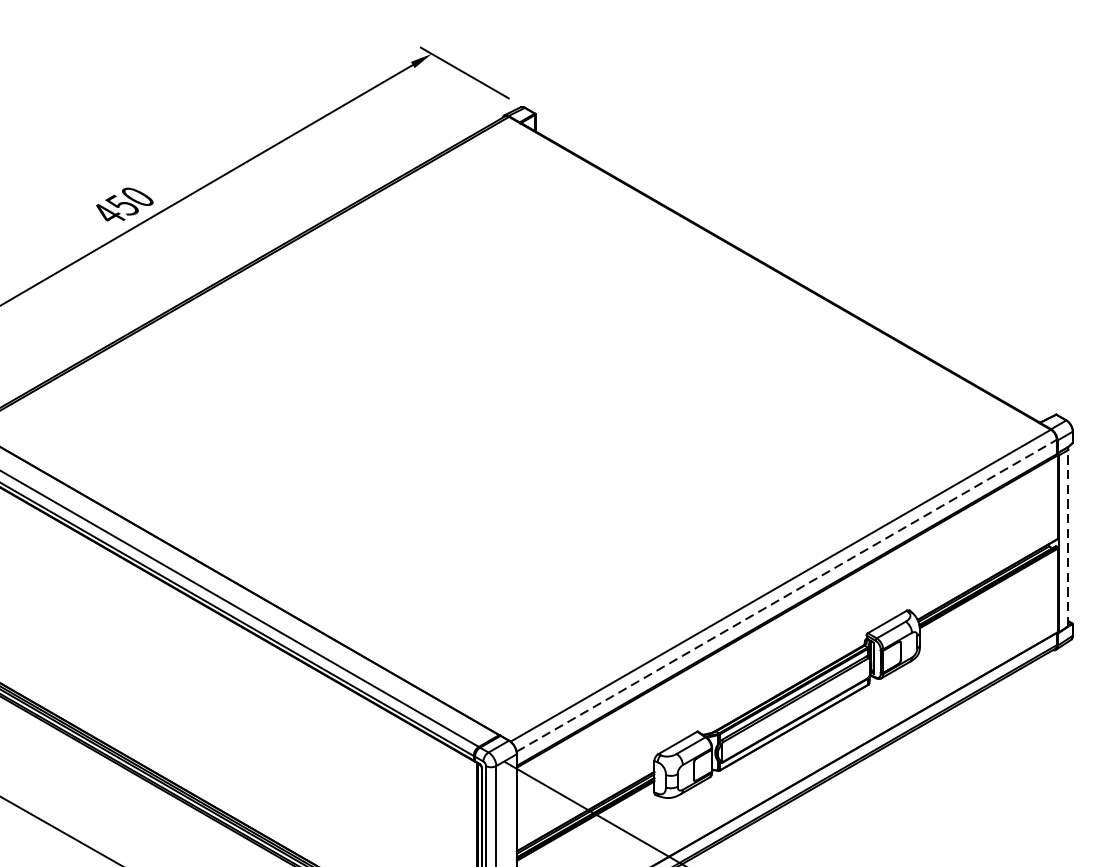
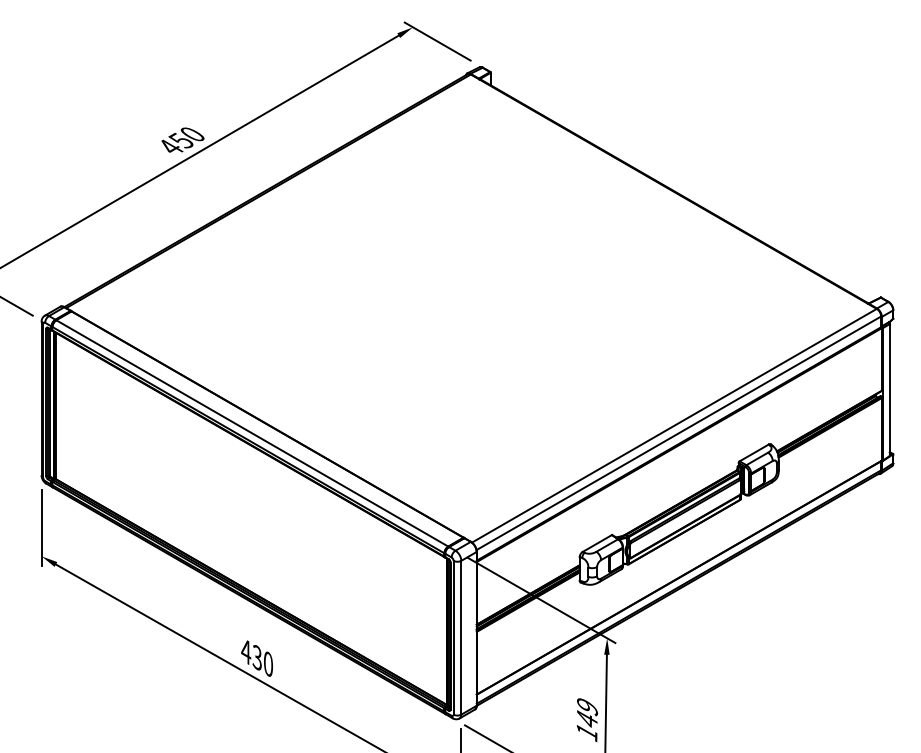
line: (1067, 538) -> (889, 390), dashed -> solid
line: (786, 596) -> (678, 433), dashed -> solid

